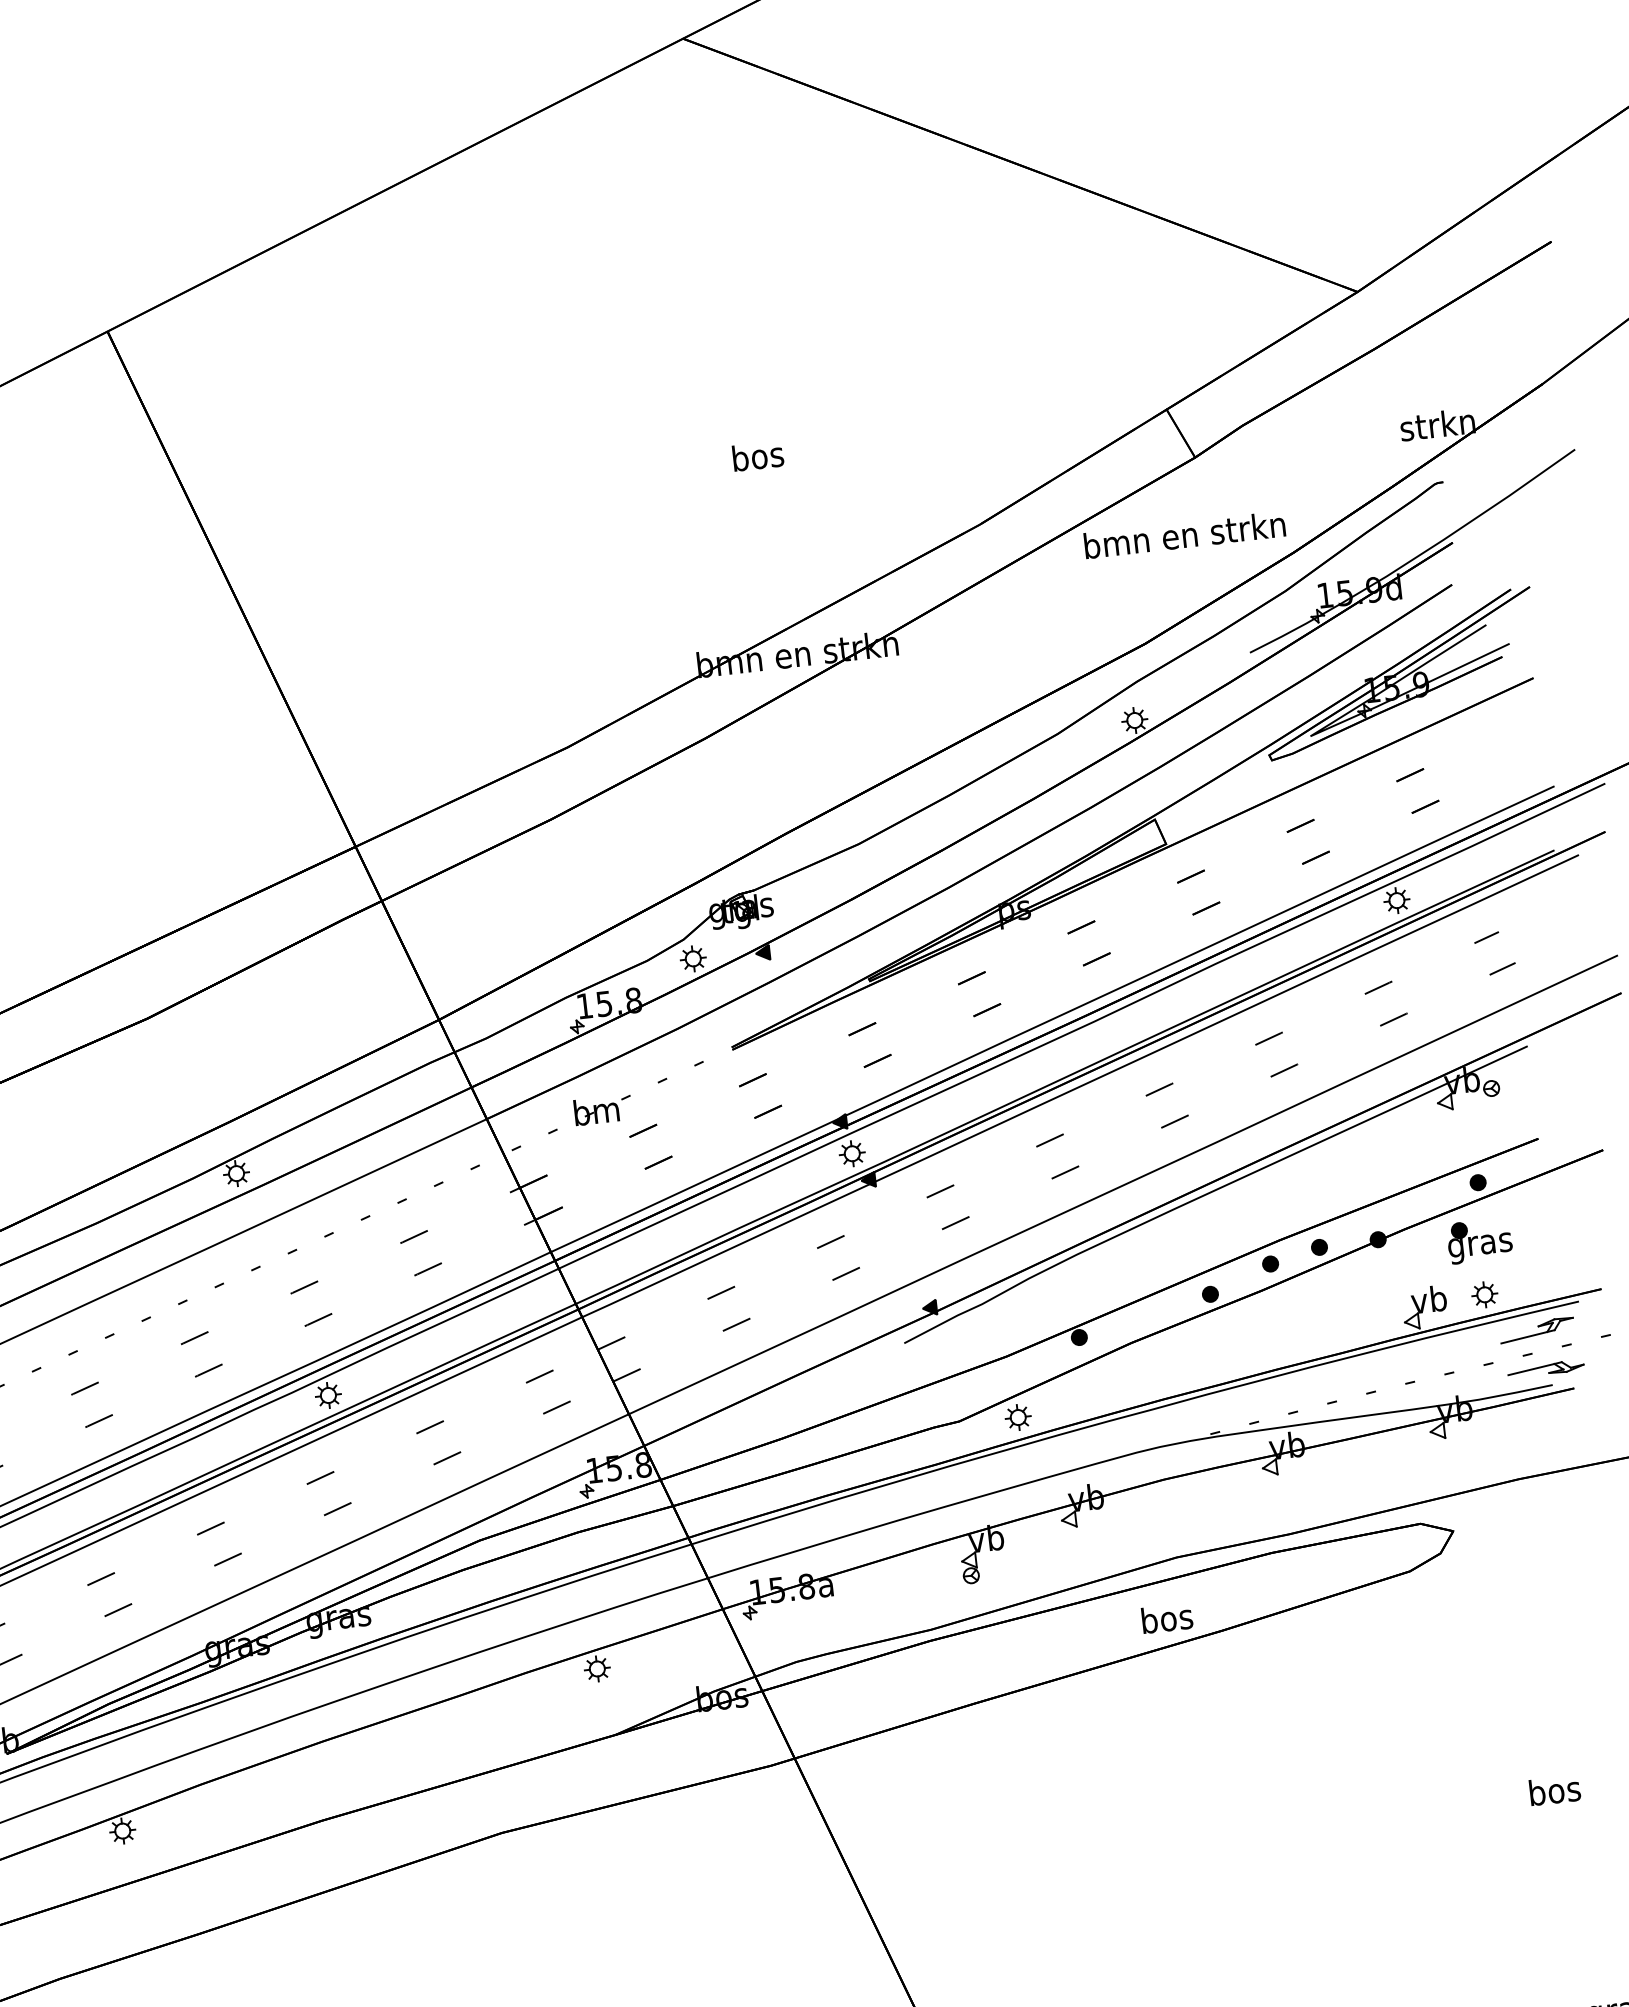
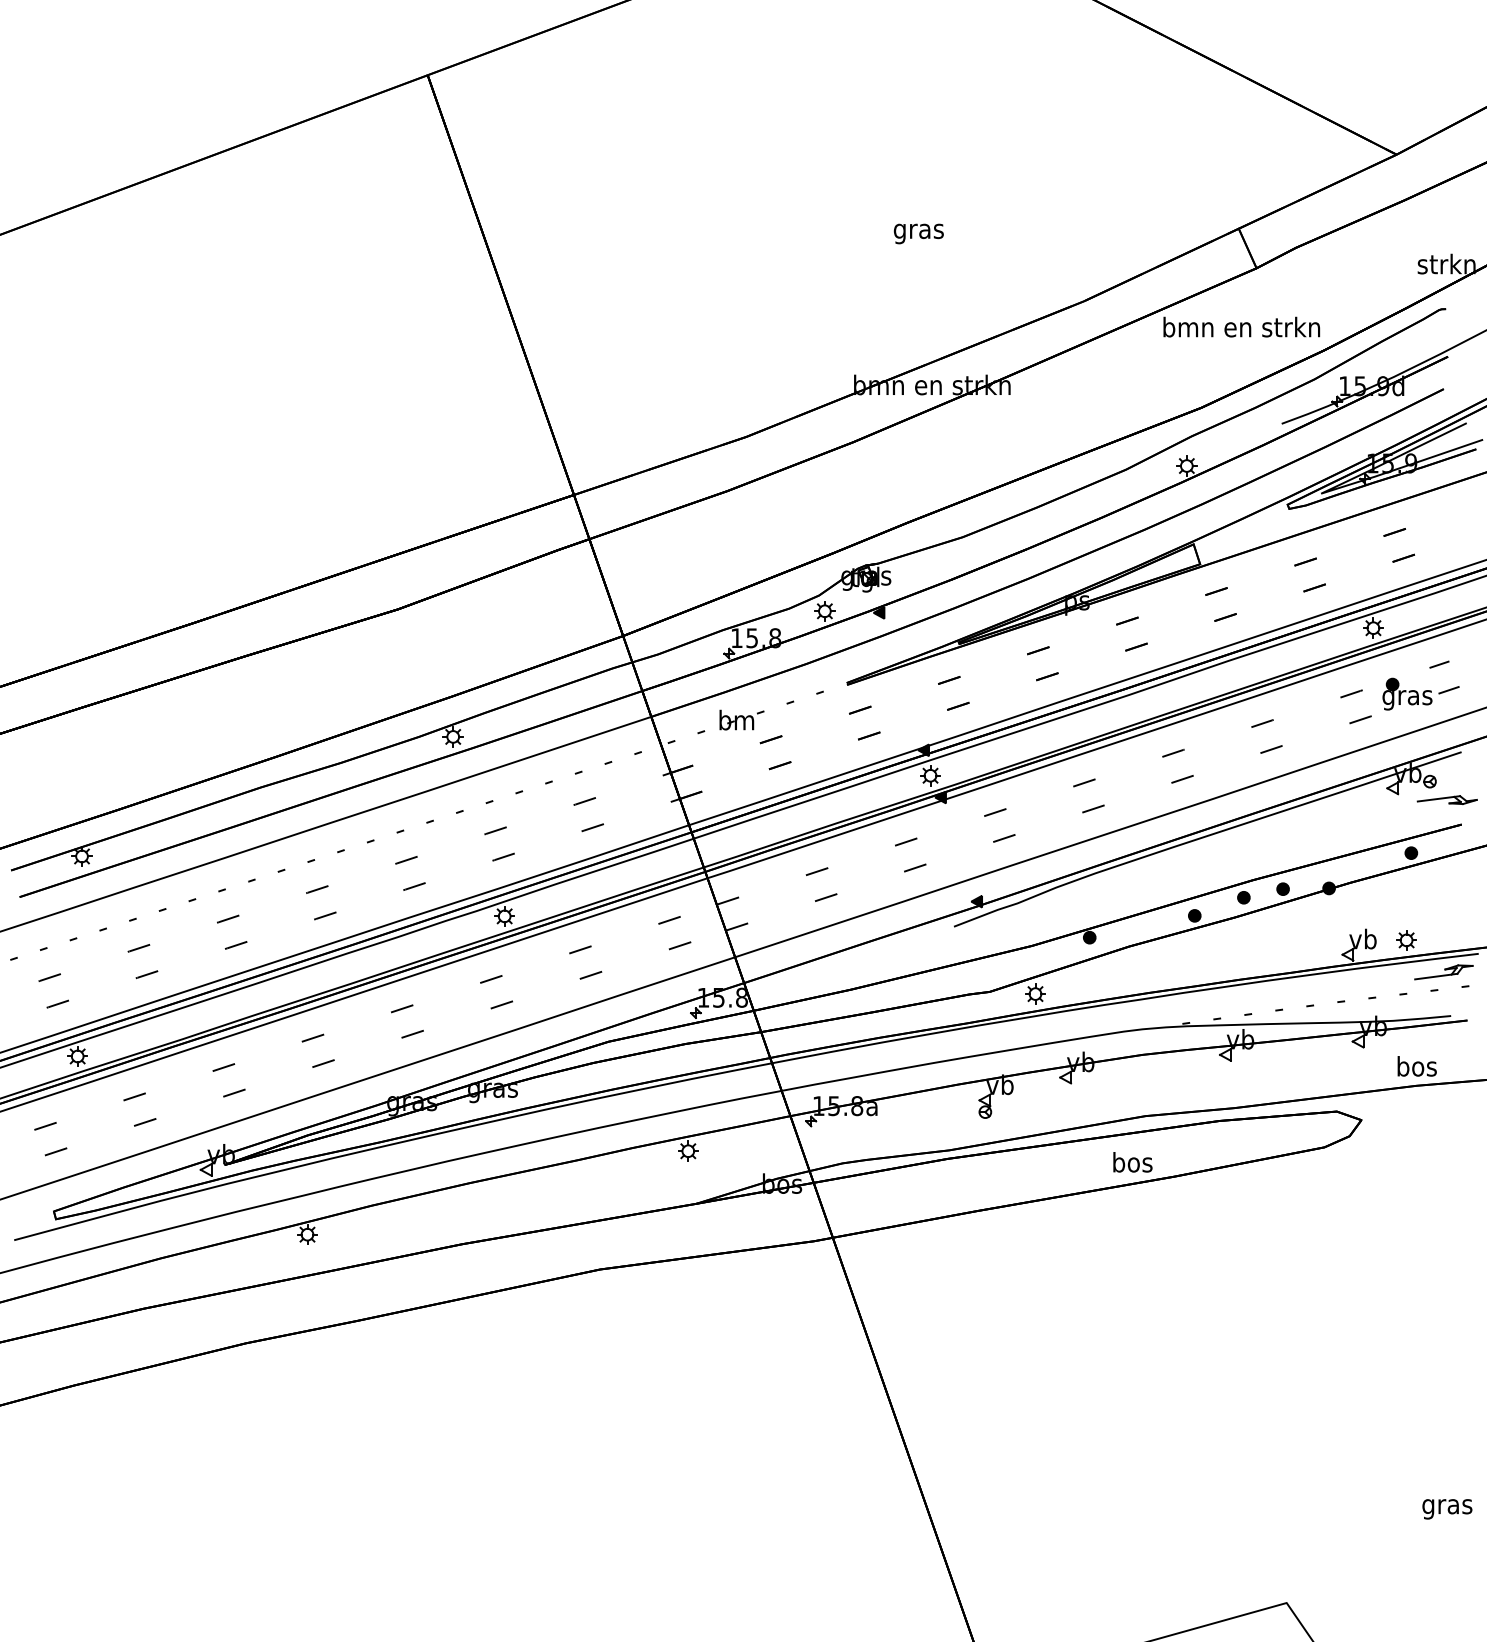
text: (757, 459) -> (918, 231), bos -> gras
part: (1479, 1239) -> (1407, 693), moved
part: (1544, 1369) -> (1446, 800), moved
text: (1554, 1790) -> (1416, 1066), moved

